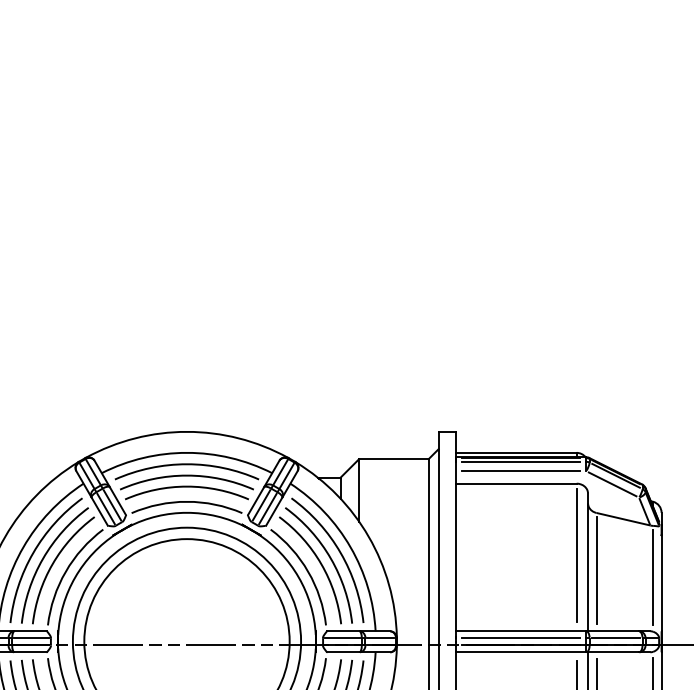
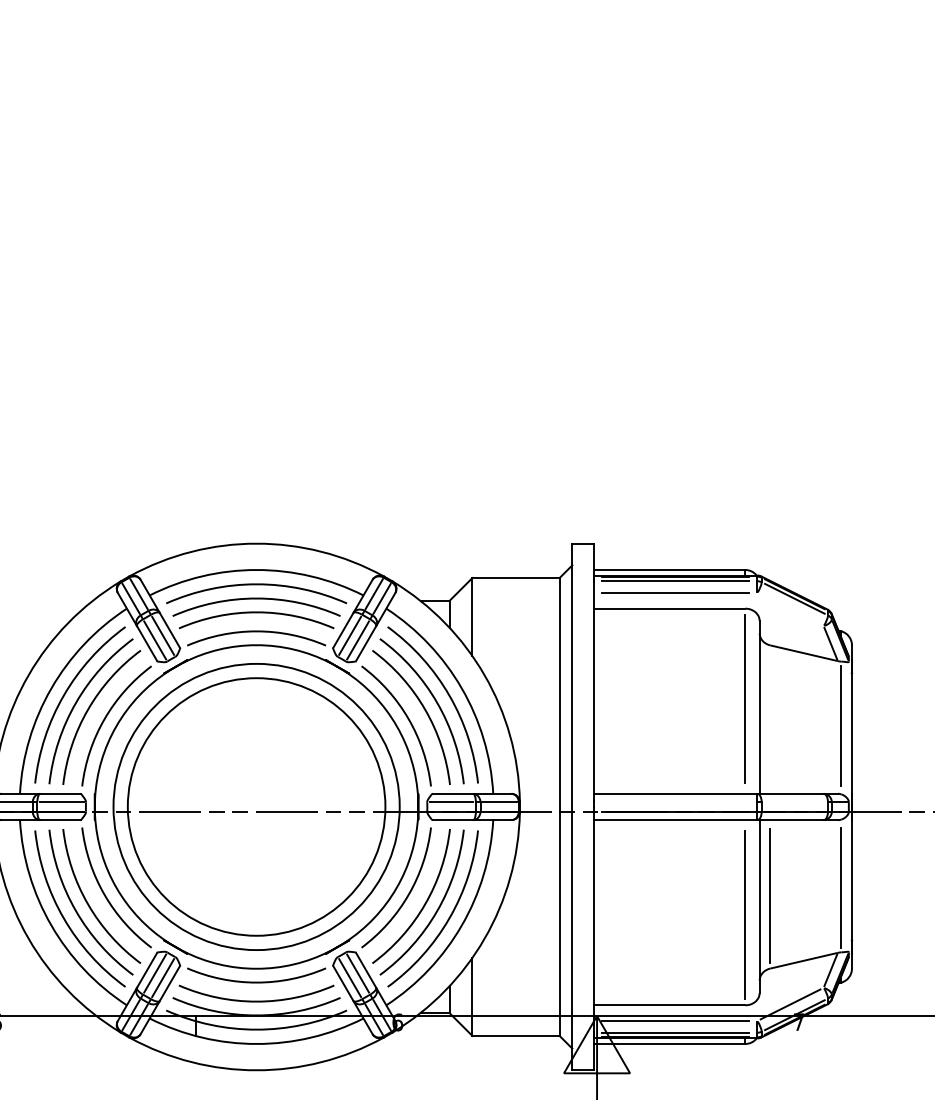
line: (612, 484) -> (790, 609), removed
line: (596, 570) -> (770, 717), removed
line: (520, 638) -> (675, 802), removed
line: (615, 638) -> (794, 802), removed

